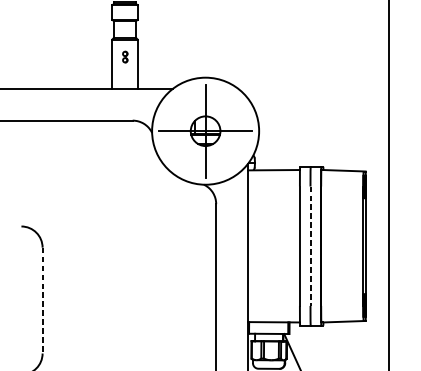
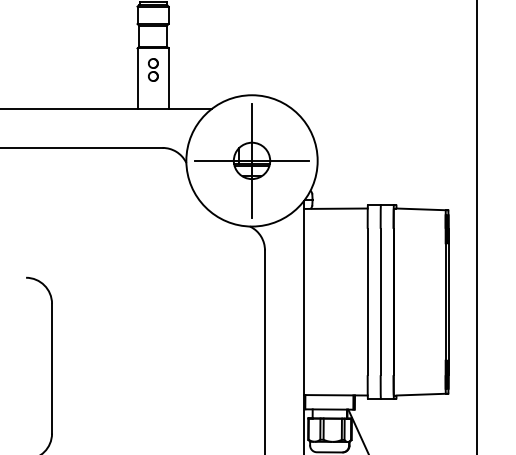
part: (125, 56) -> (153, 69), size x1.67
line: (310, 246) -> (380, 302), dashed -> solid
line: (42, 300) -> (52, 368), dashed -> solid

